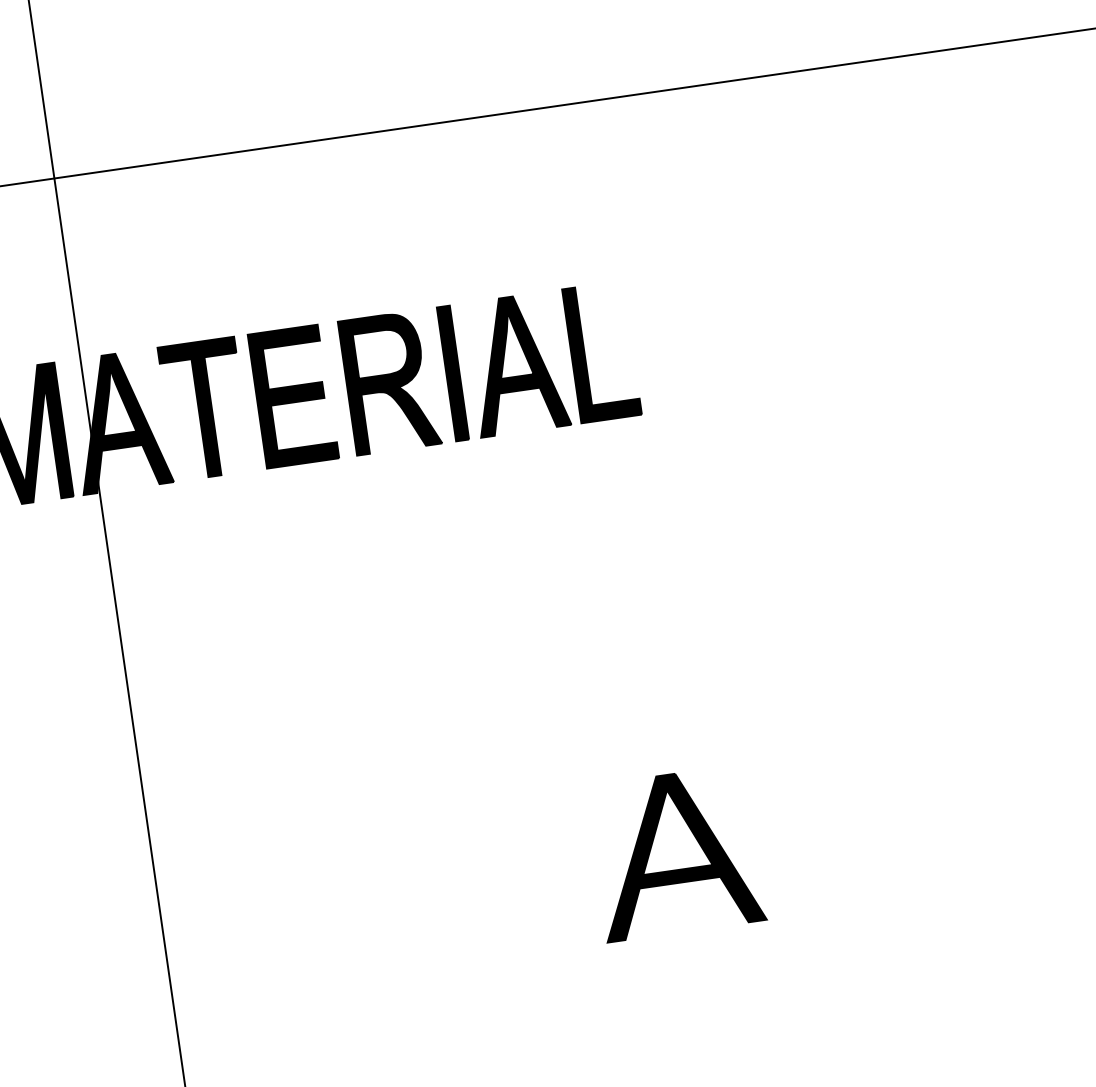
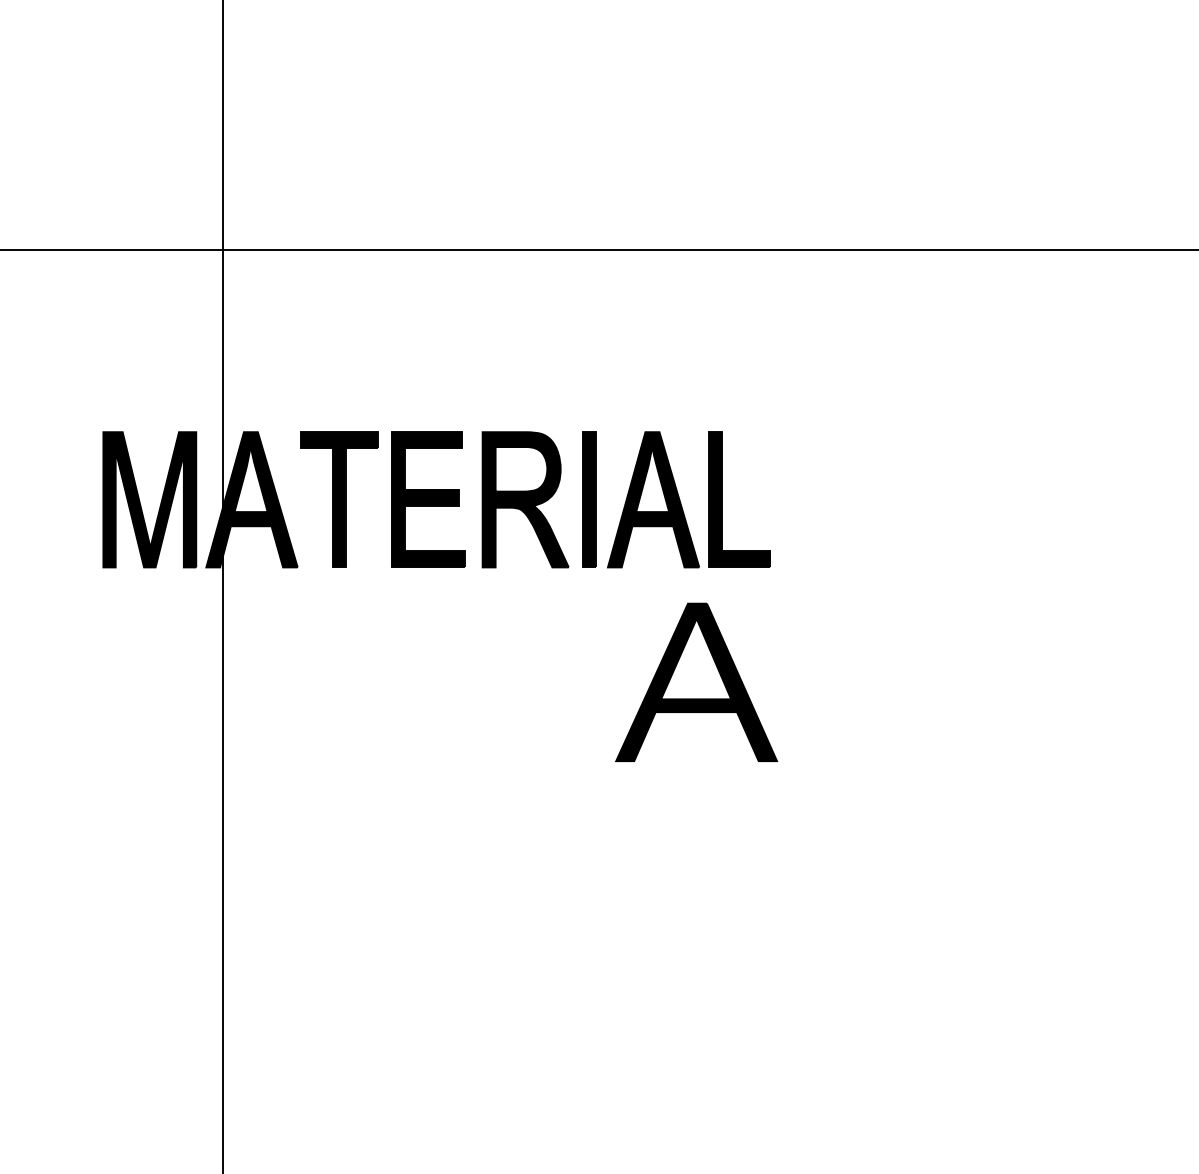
part: (675, 852) -> (696, 681), moved

